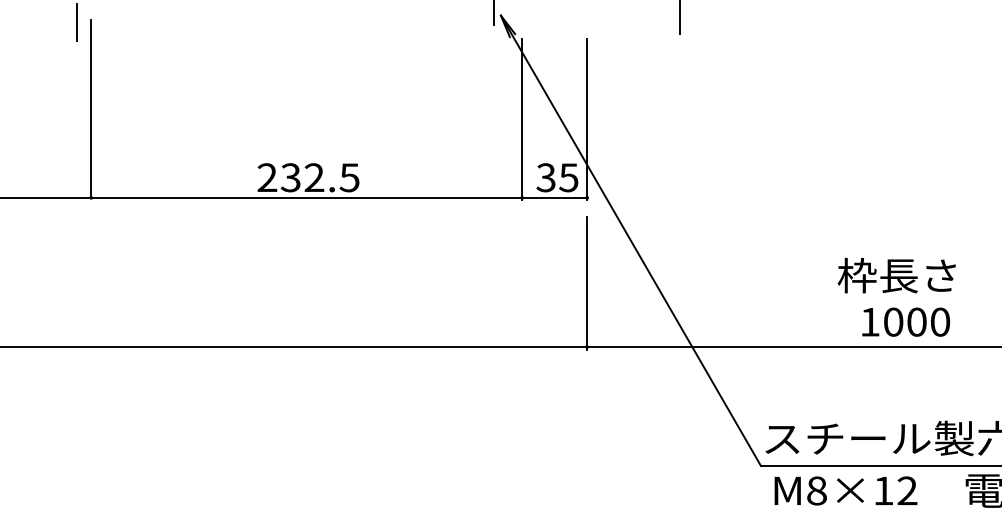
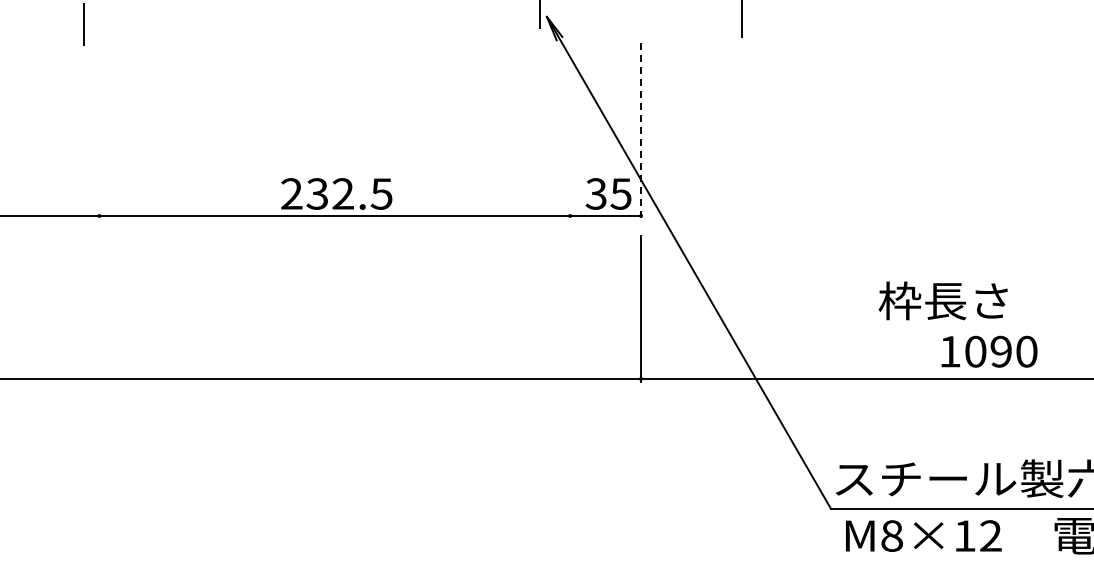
line: (91, 108) -> (99, 118), removed
line: (522, 119) -> (570, 130), removed
line: (587, 119) -> (641, 130), solid -> dashed
text: (896, 275) -> (942, 300), moved
text: (916, 321) -> (1000, 350), 1000 -> 1090

